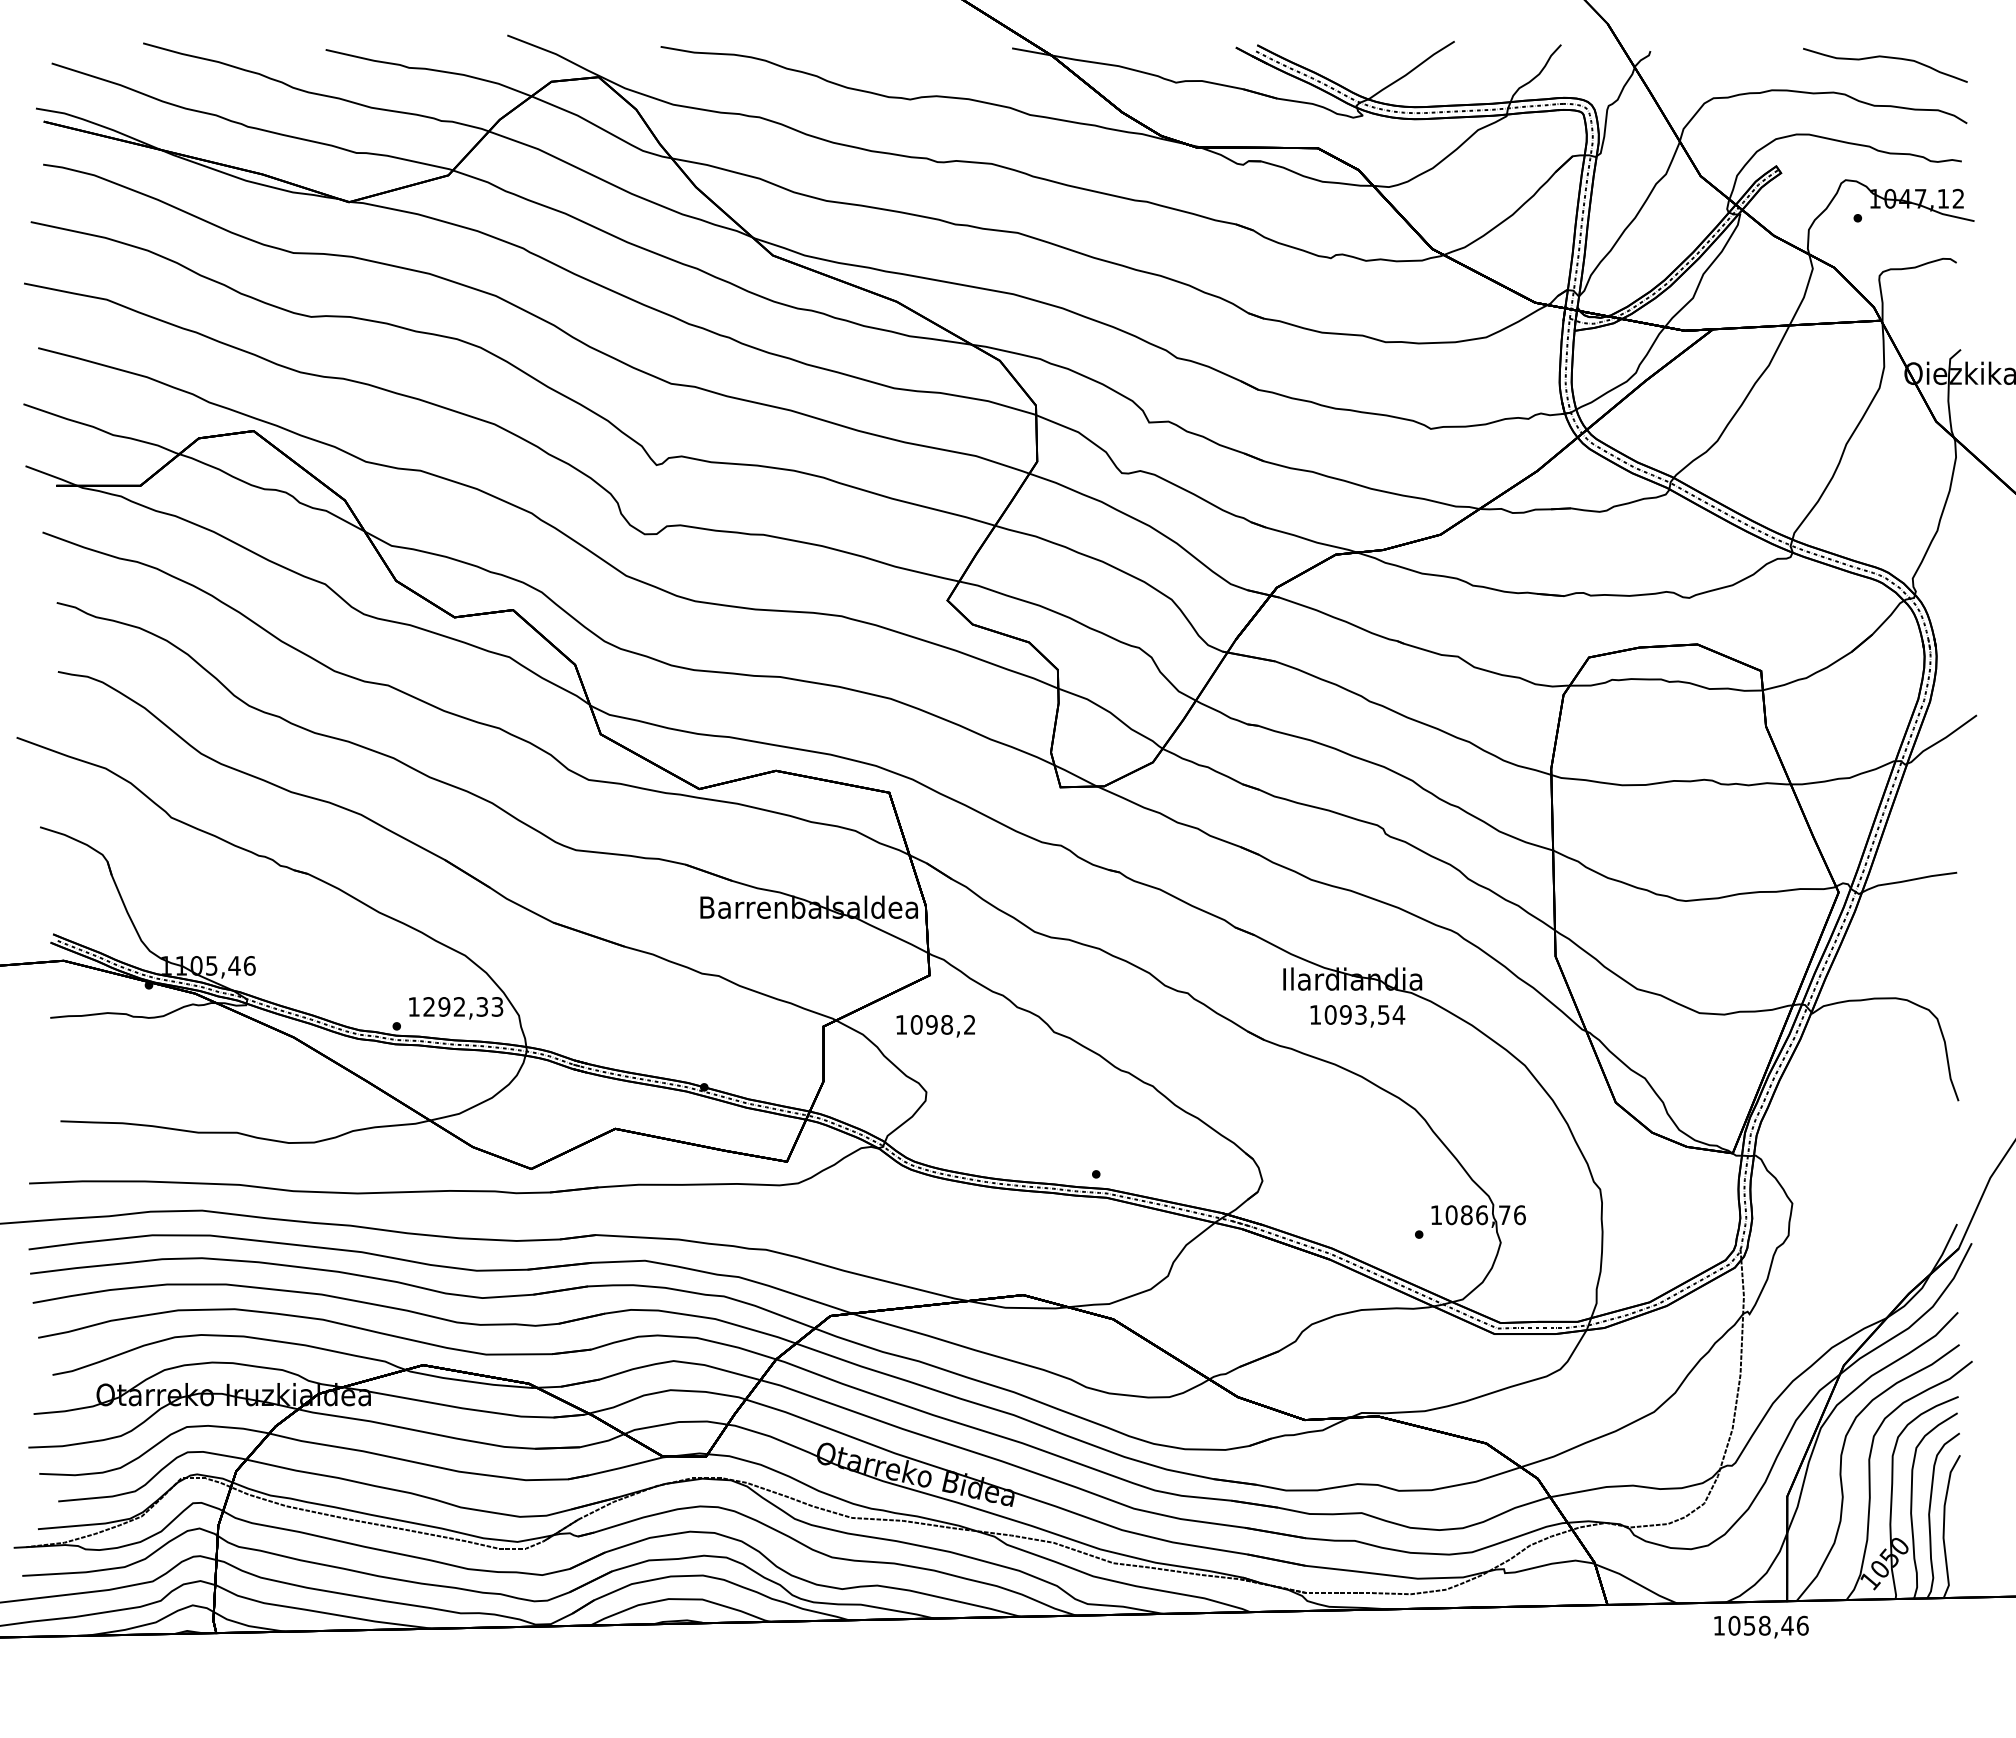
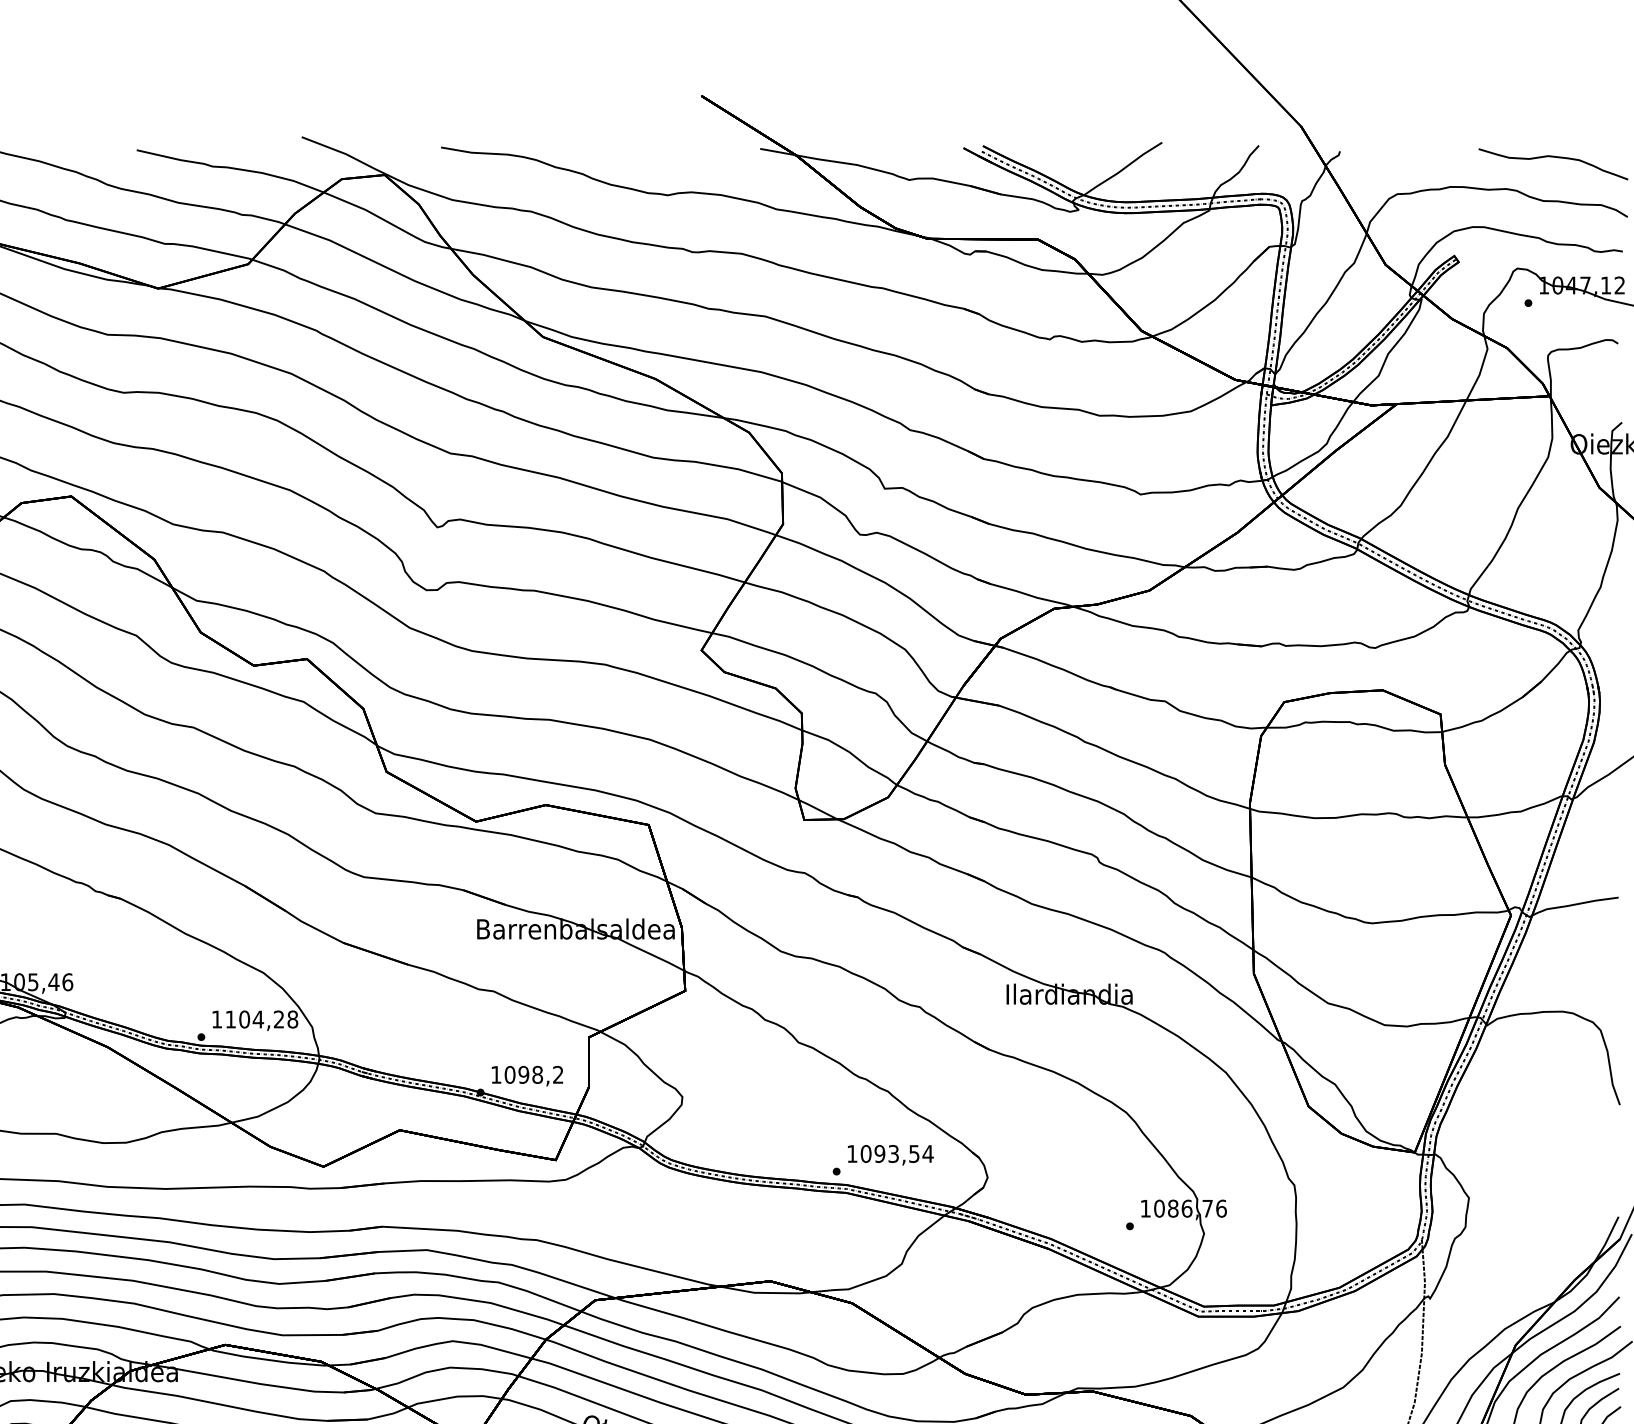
text: (463, 1006) -> (261, 1019), 1292,33 -> 1104,28
text: (1357, 1016) -> (890, 1155), moved
text: (935, 1026) -> (527, 1076), moved

